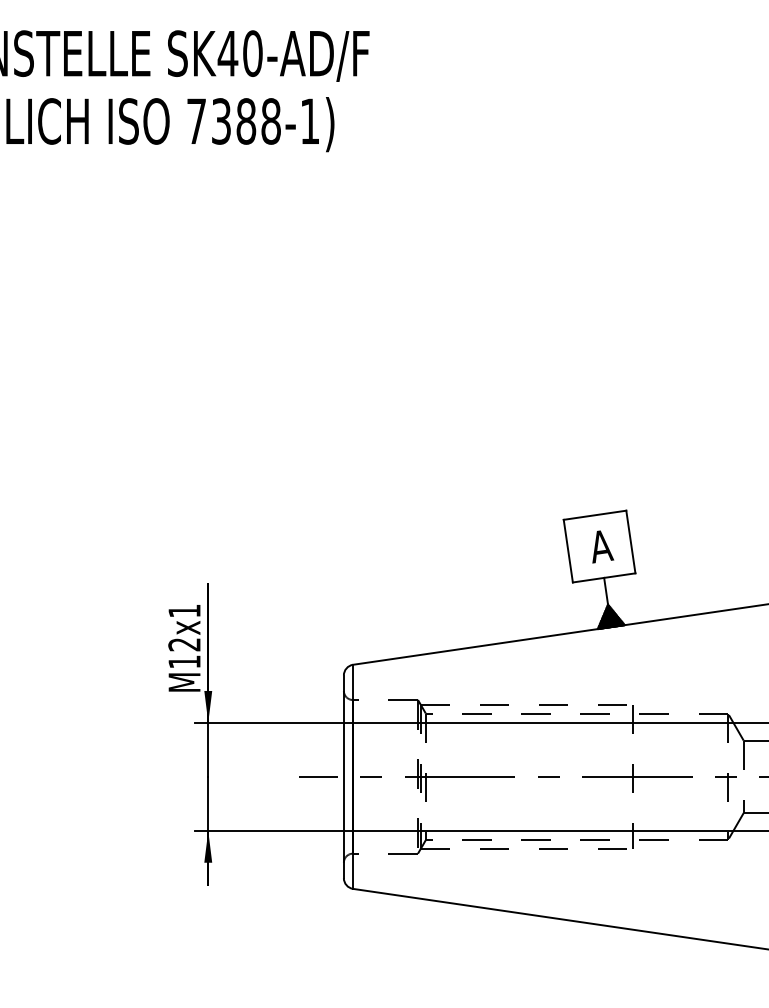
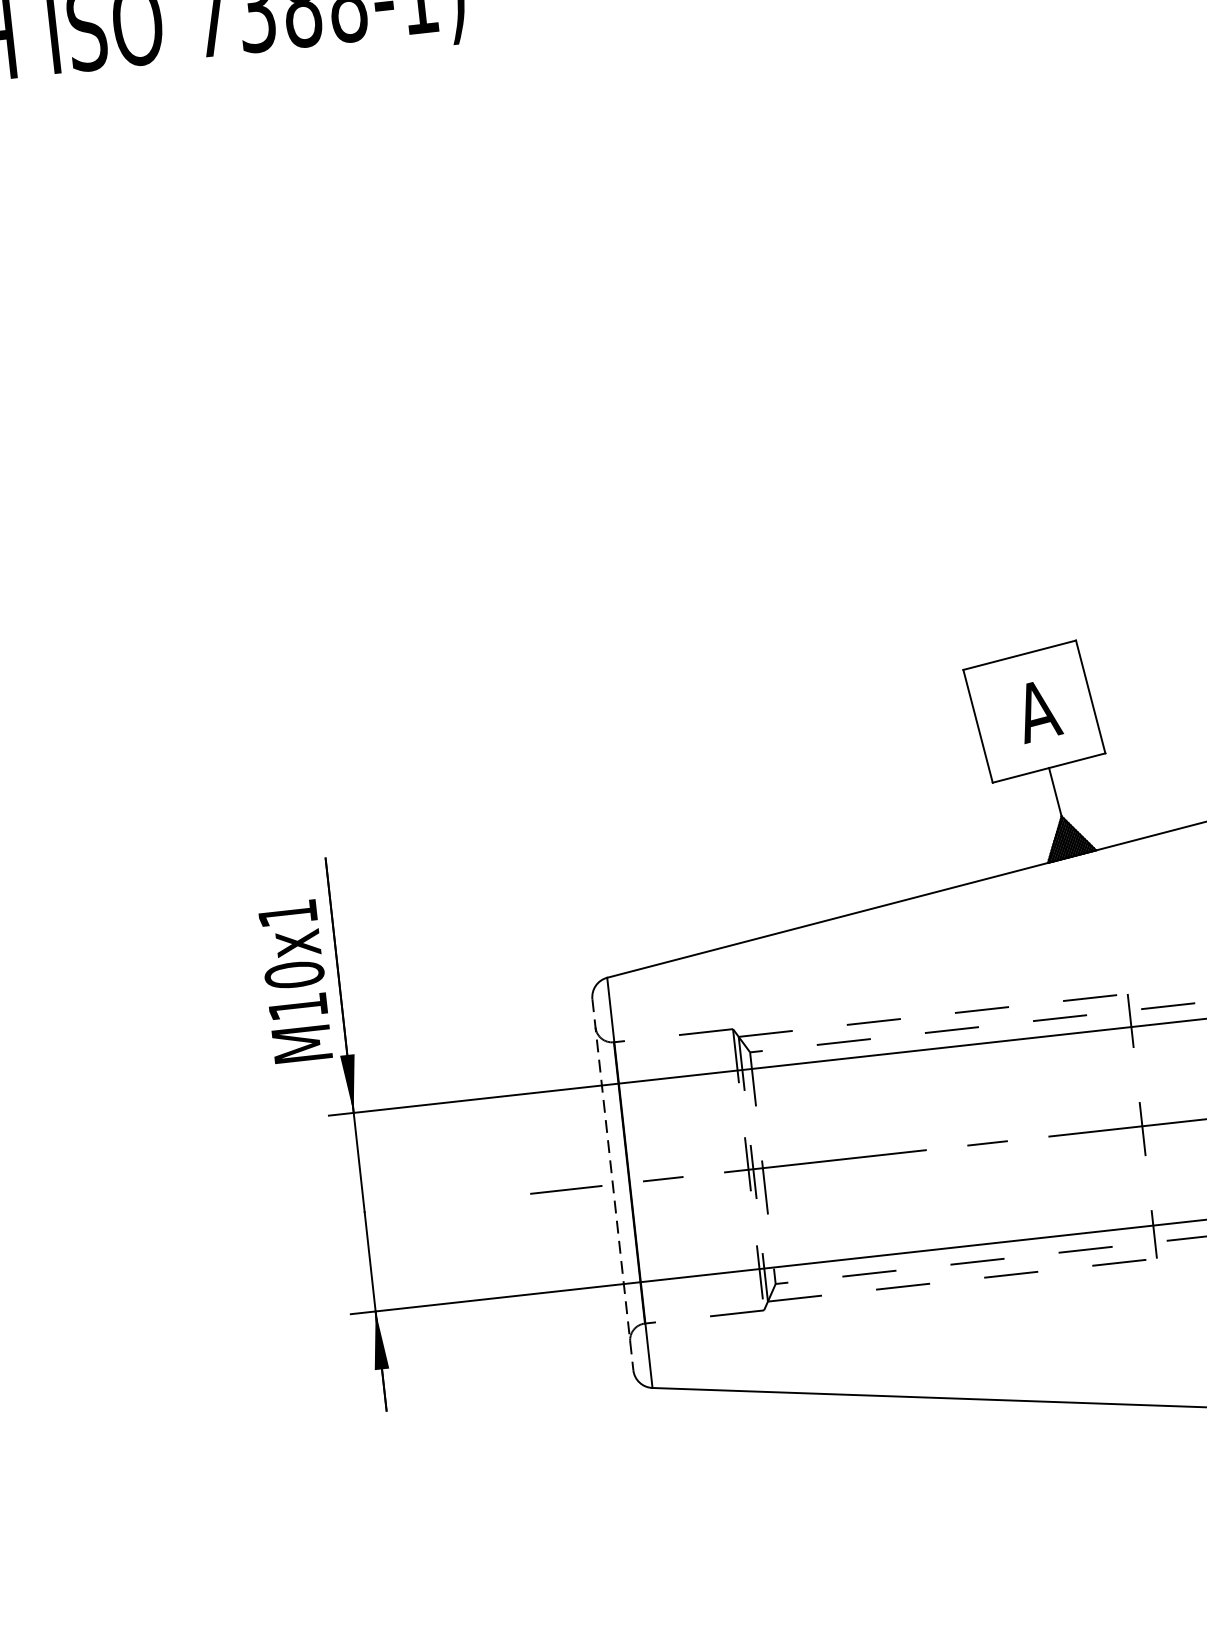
text: (184, 644) -> (294, 974), M12x1 -> M10x1
line: (343, 777) -> (612, 1186), solid -> dashed

